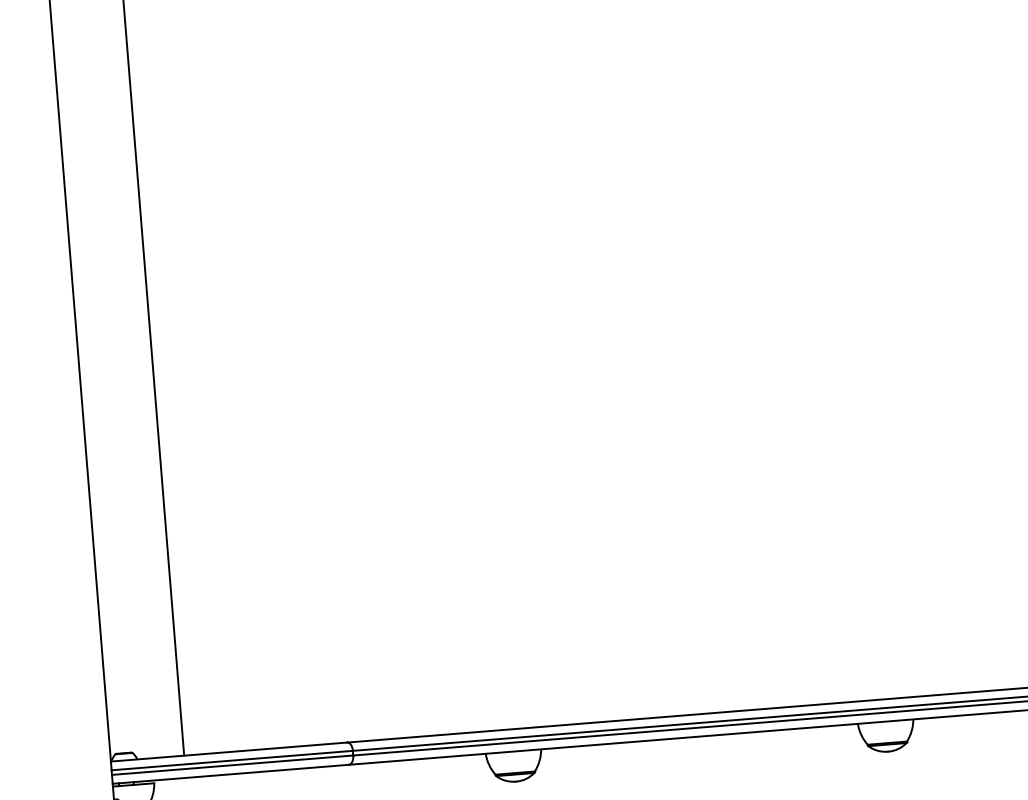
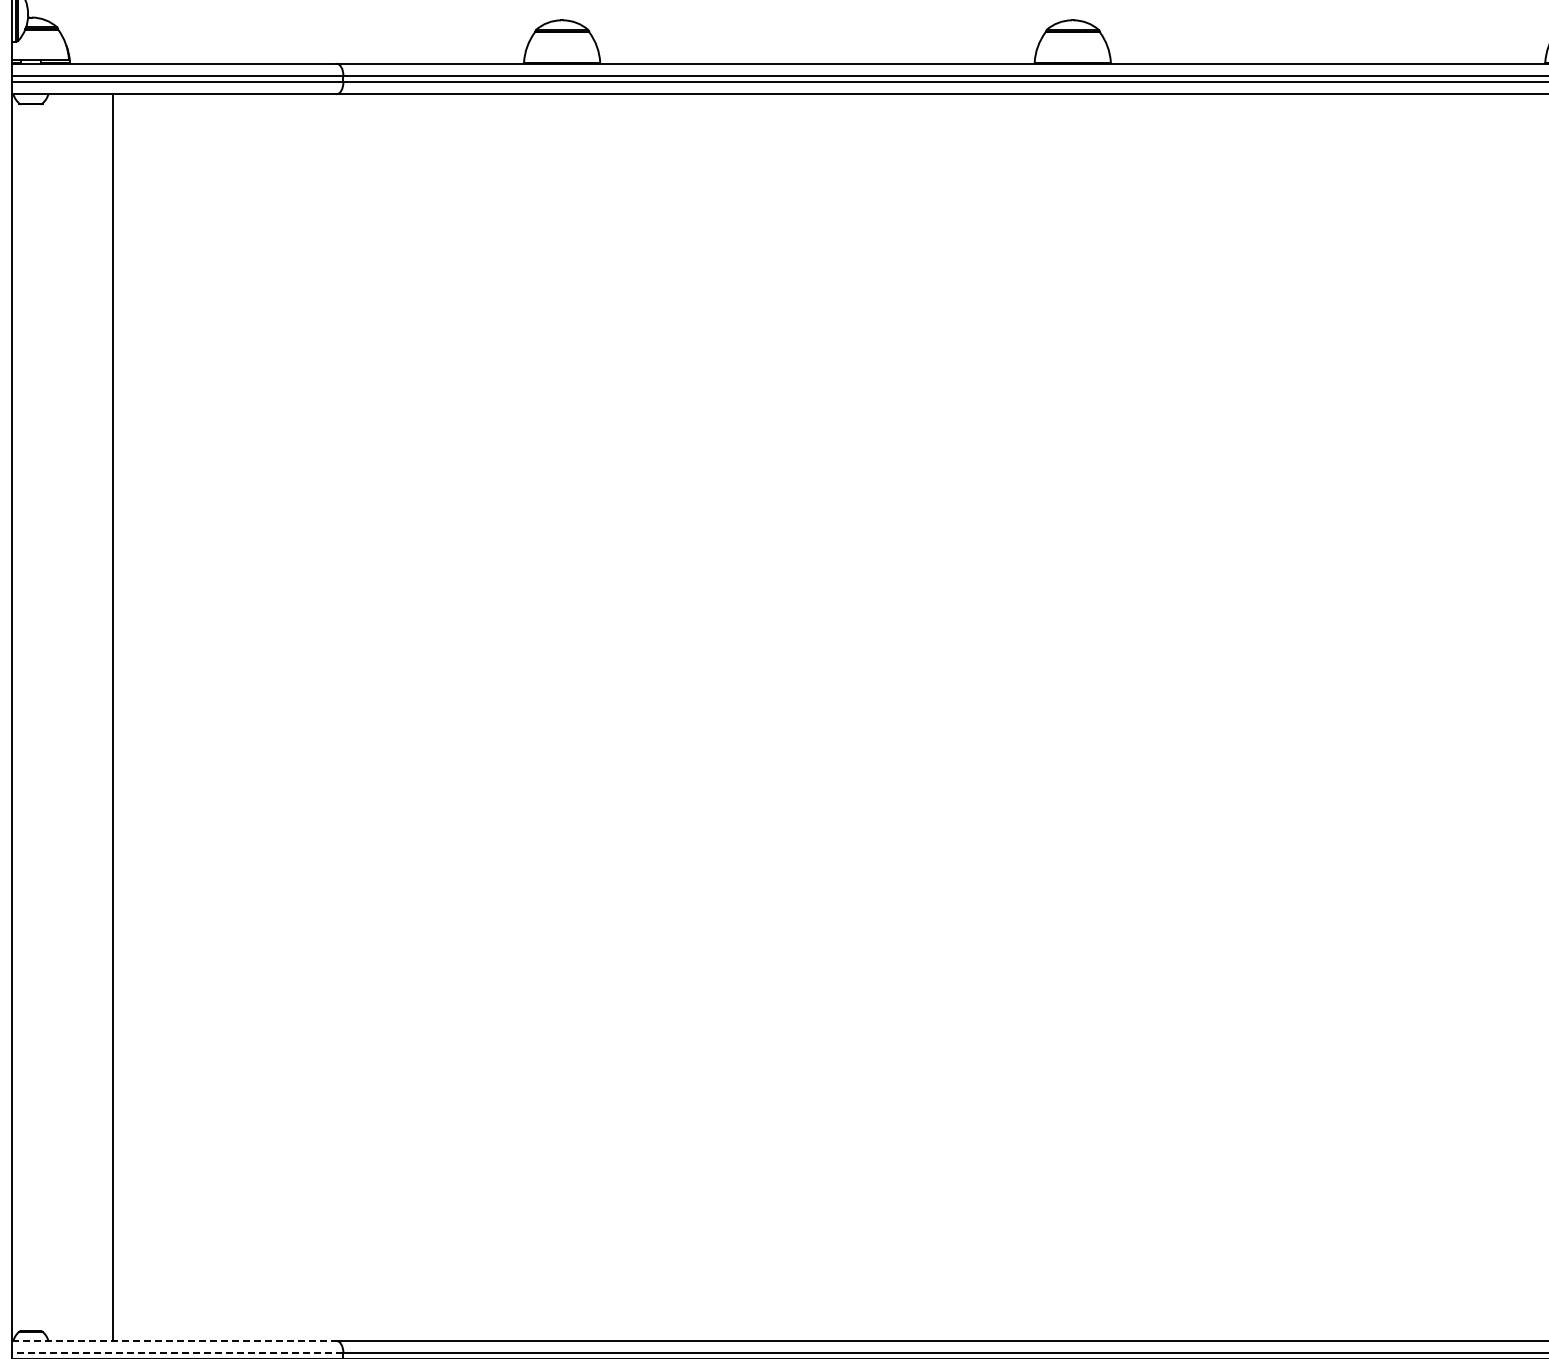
line: (229, 752) -> (174, 1341), solid -> dashed
line: (232, 760) -> (177, 1353), solid -> dashed

